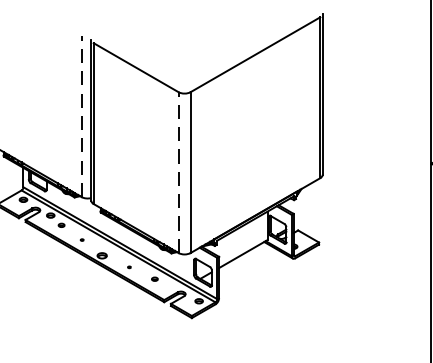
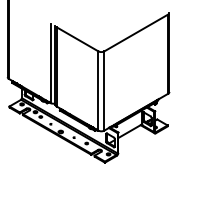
line: (81, 116) -> (50, 63), dashed -> solid
line: (178, 173) -> (98, 91), dashed -> solid

